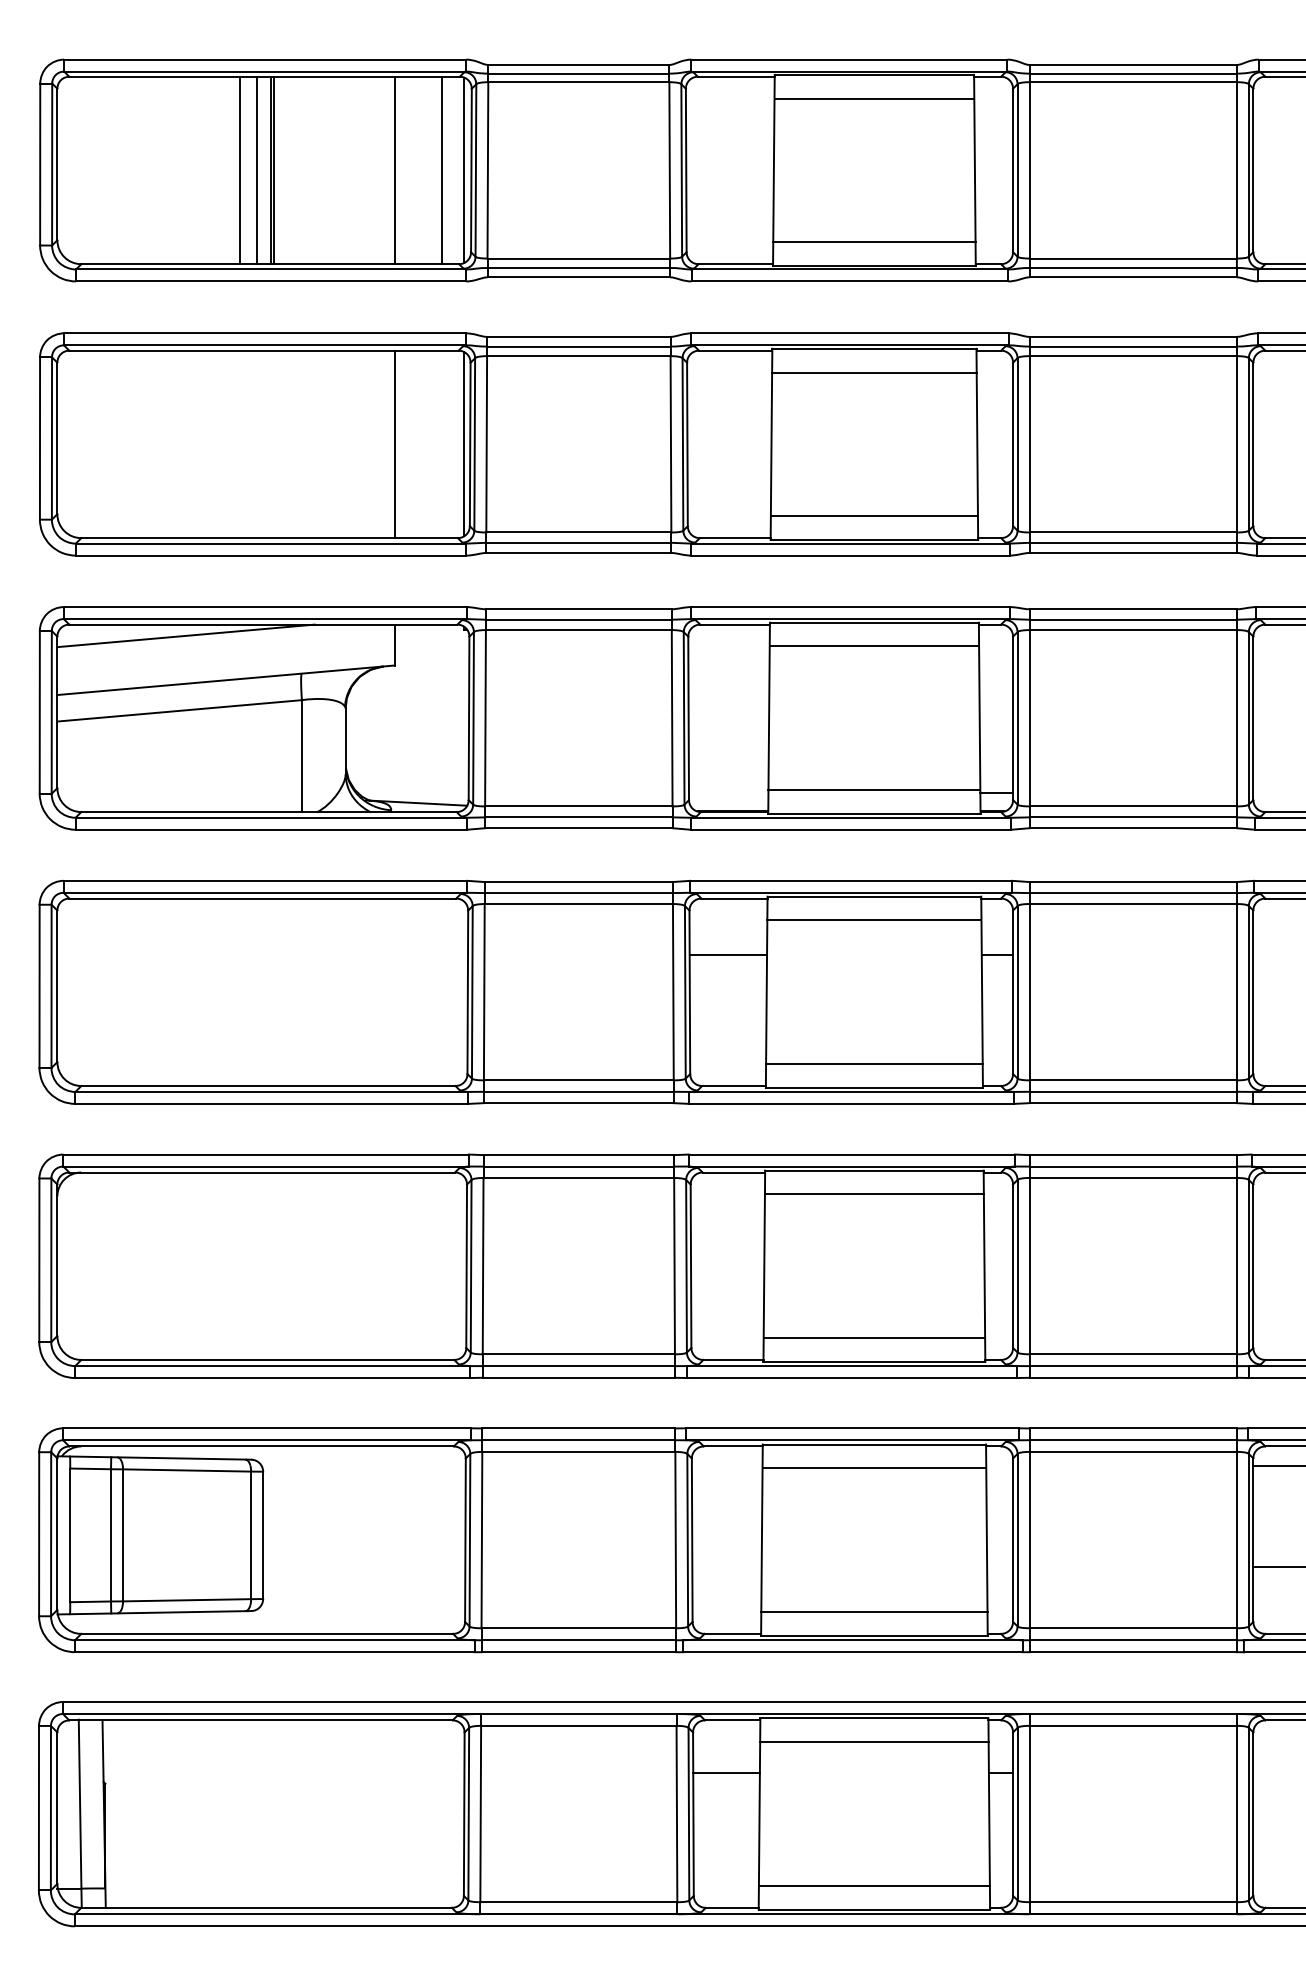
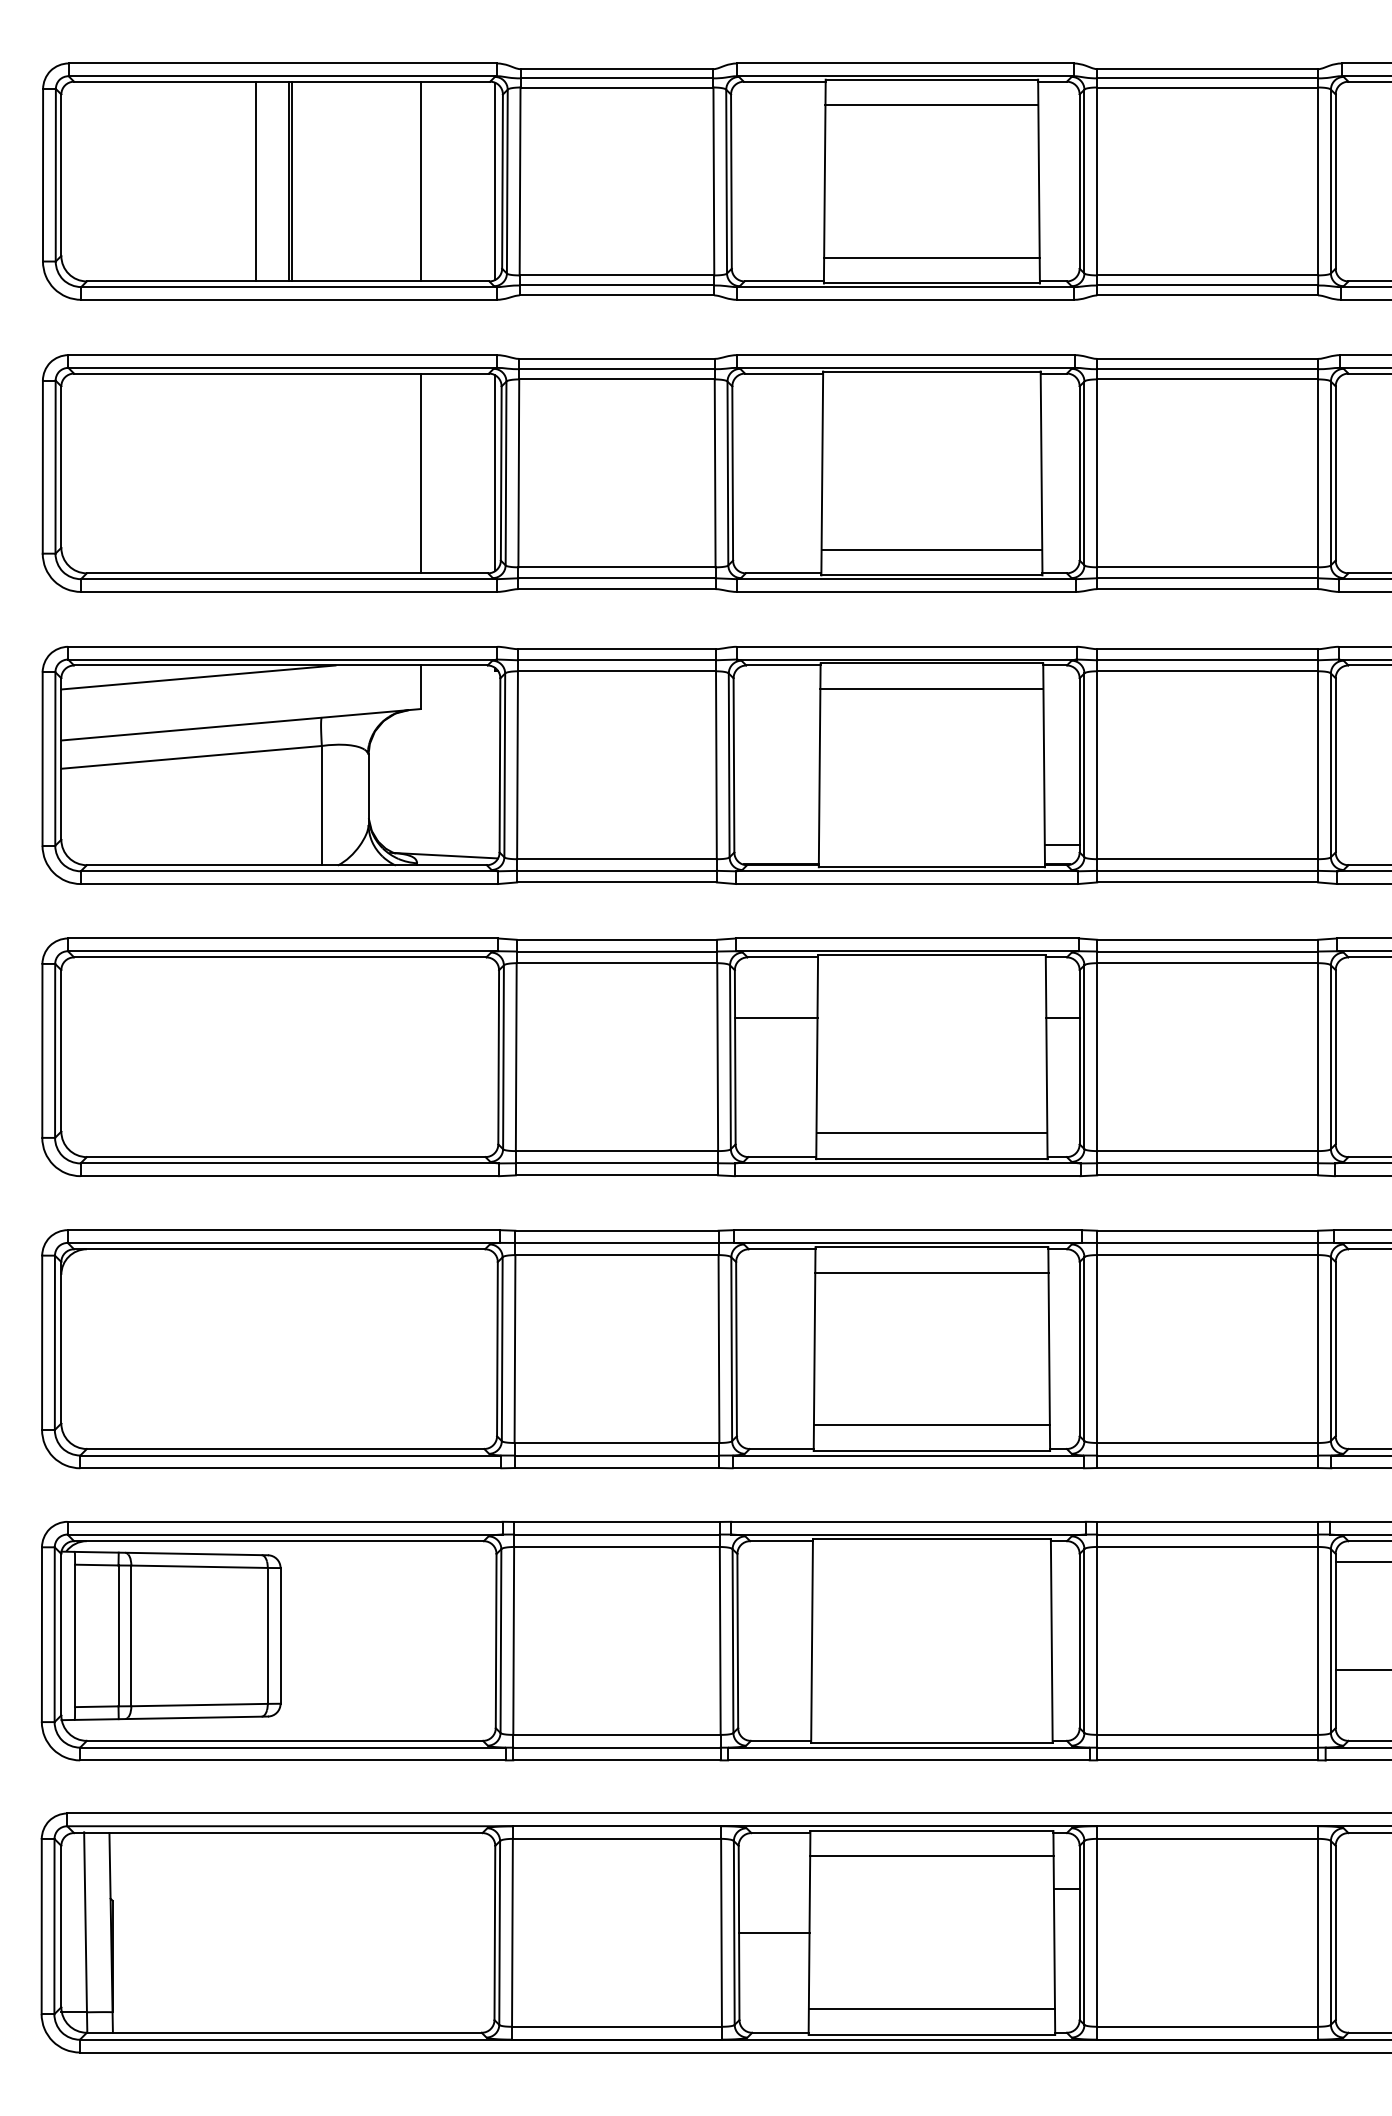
line: (256, 170) -> (273, 181), removed
line: (441, 170) -> (470, 181), removed
line: (874, 372) -> (931, 396), removed
line: (874, 789) -> (931, 841), removed
line: (874, 920) -> (931, 980), removed
line: (874, 1468) -> (931, 1564), removed
line: (874, 1611) -> (931, 1717), removed
line: (725, 1773) -> (773, 1933), moved

